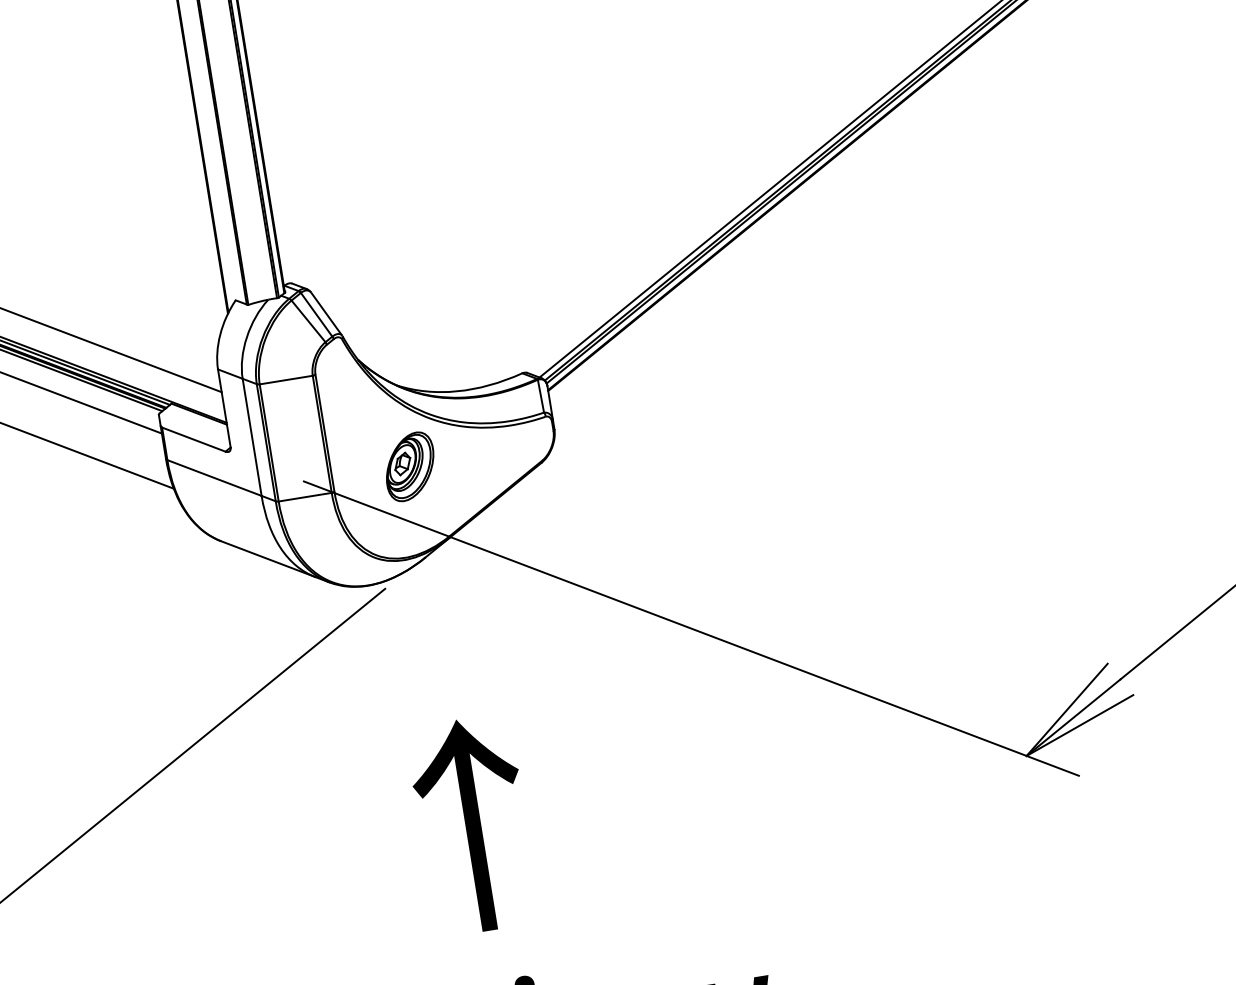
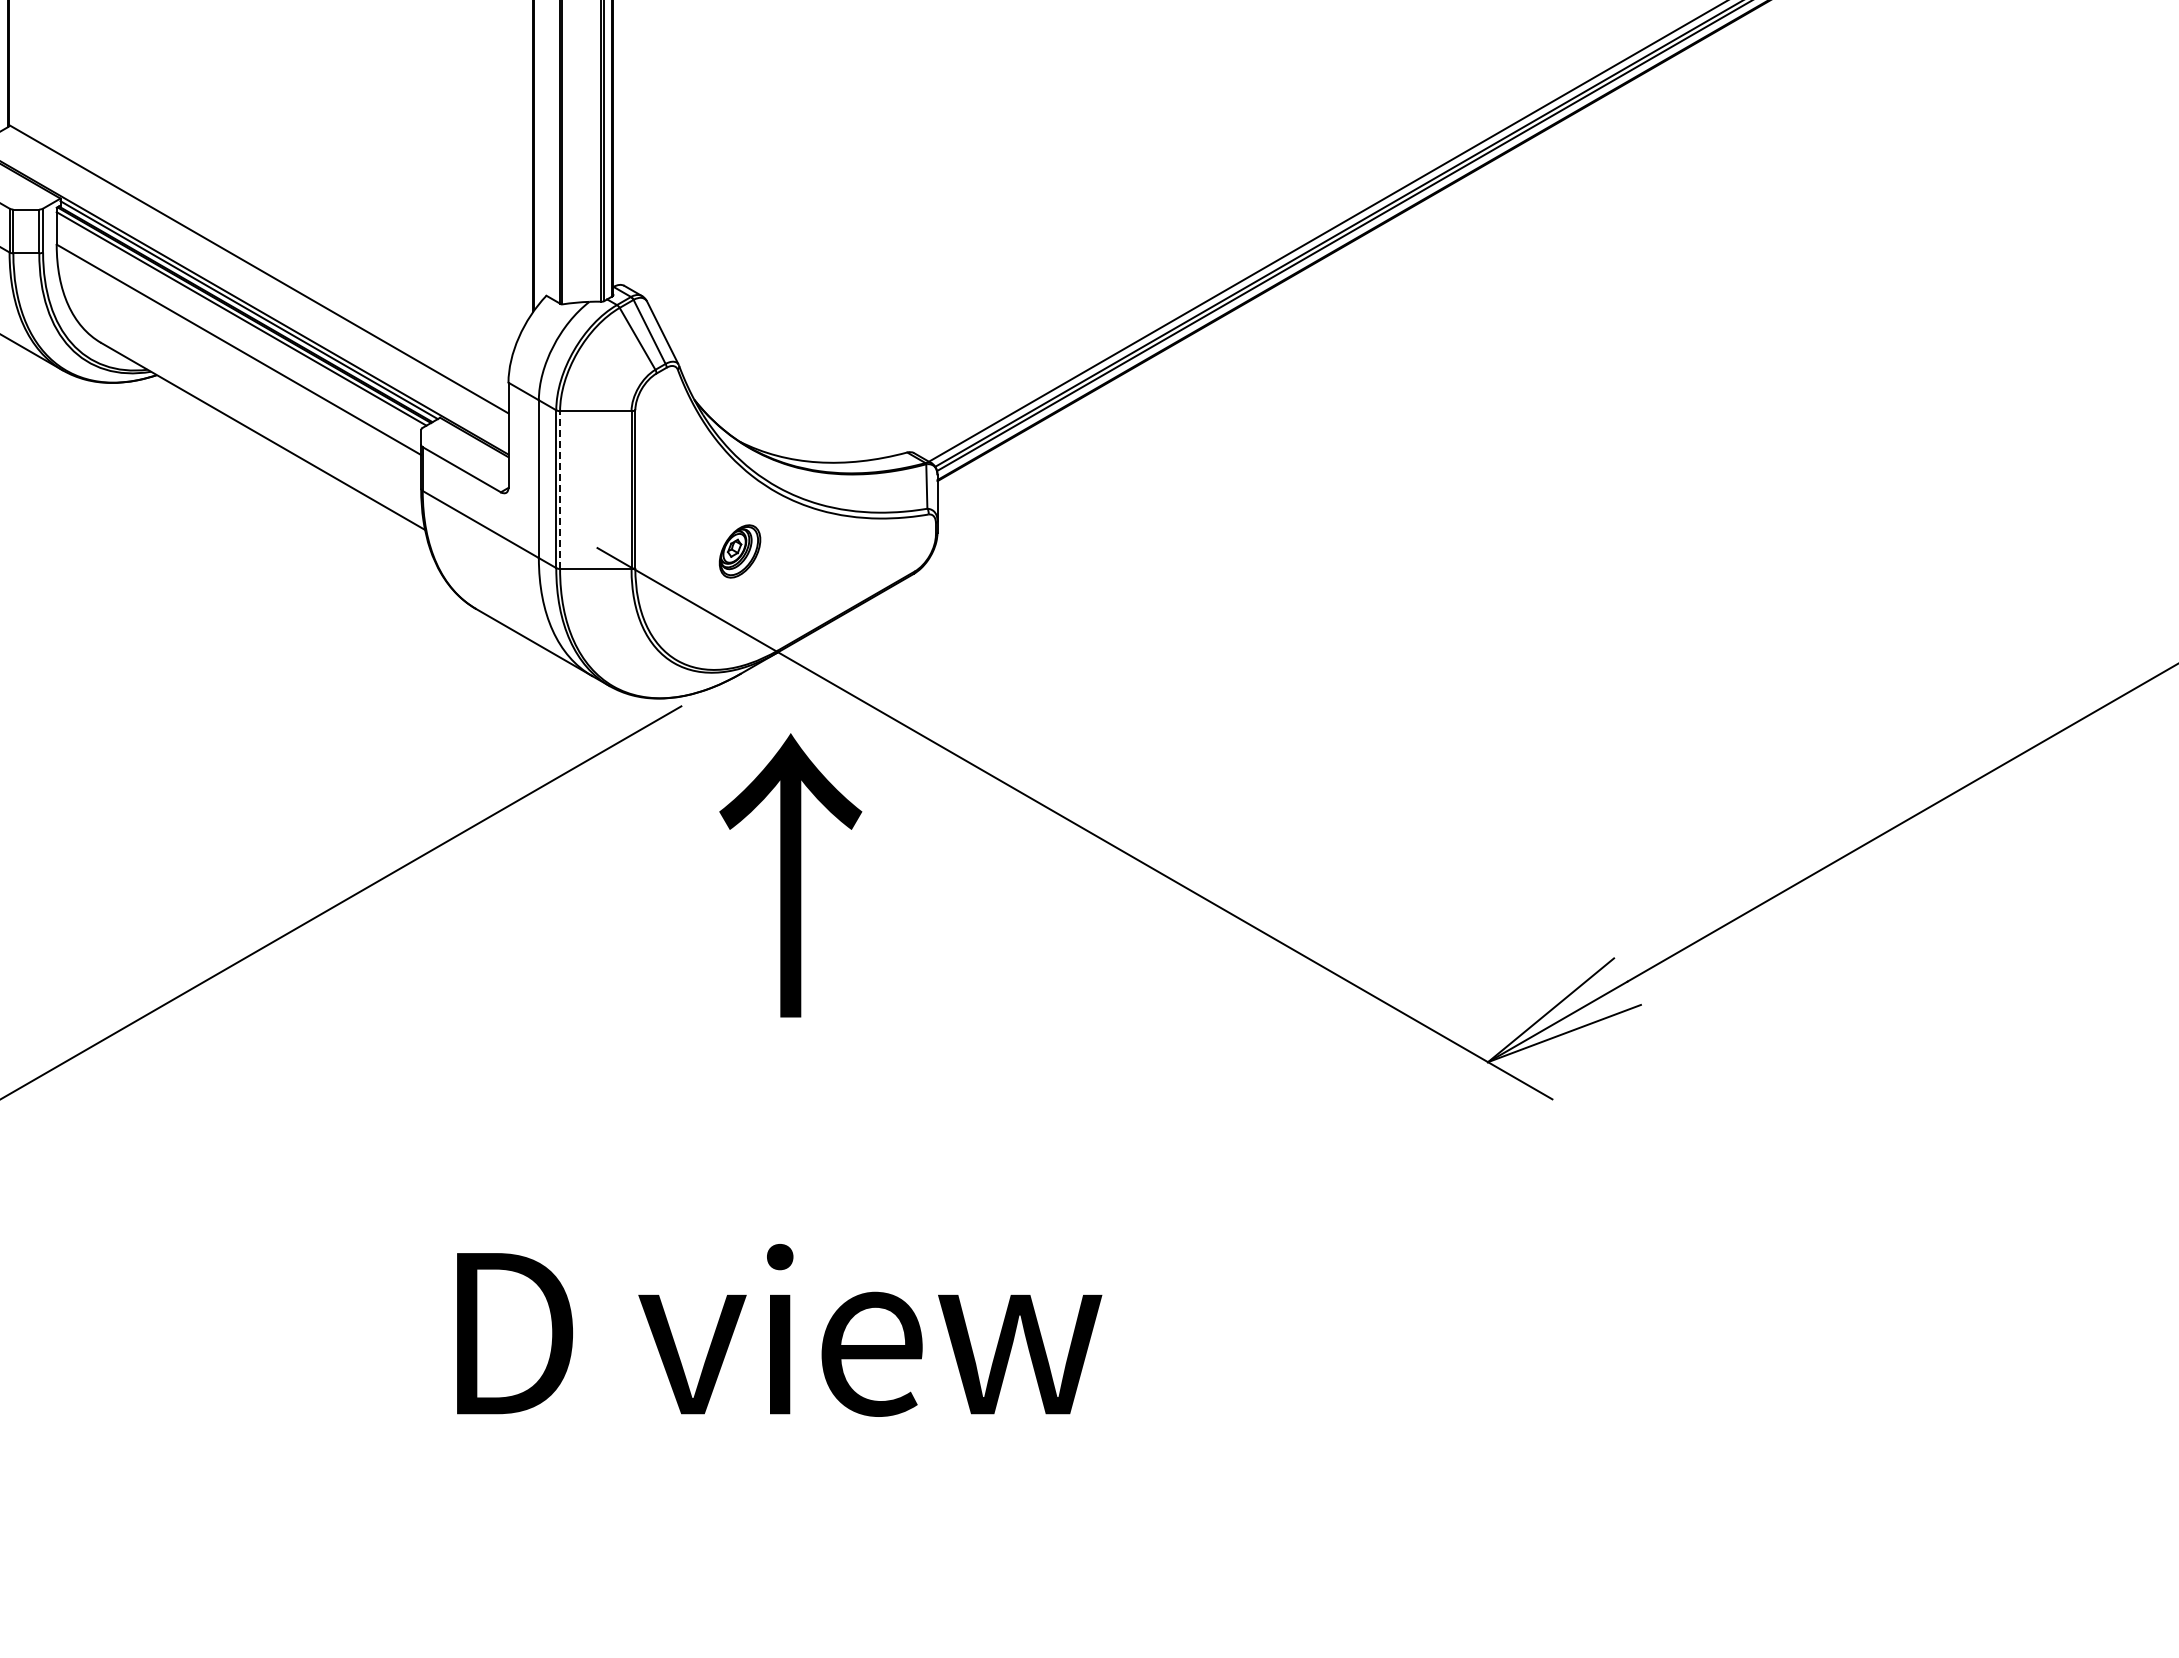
line: (269, 443) -> (560, 490), solid -> dashed
part: (409, 466) -> (739, 551), size x0.6
text: (473, 825) -> (790, 875), moved

